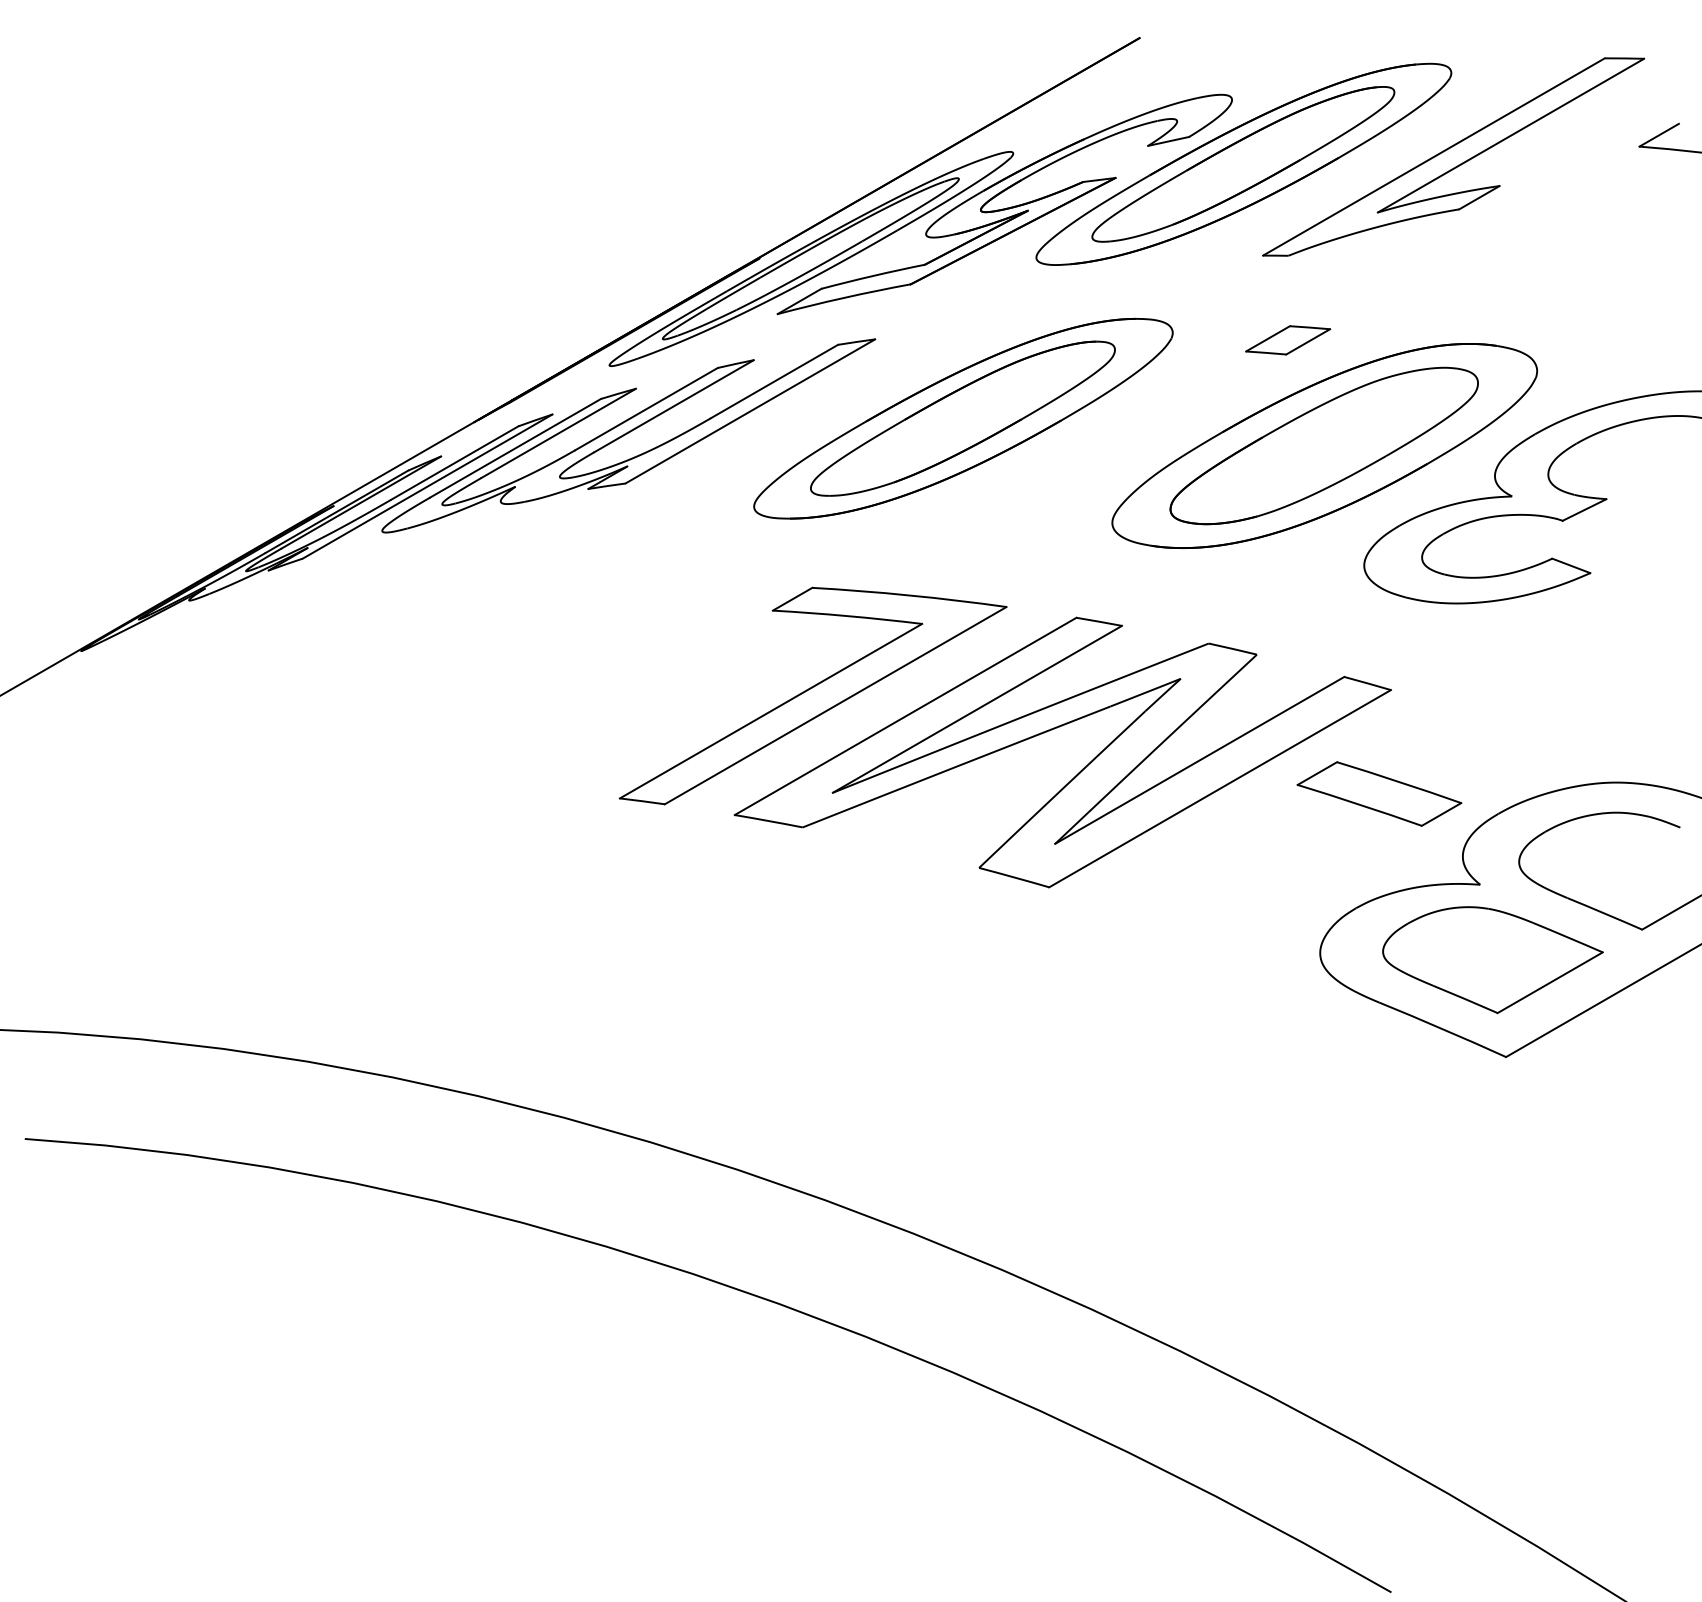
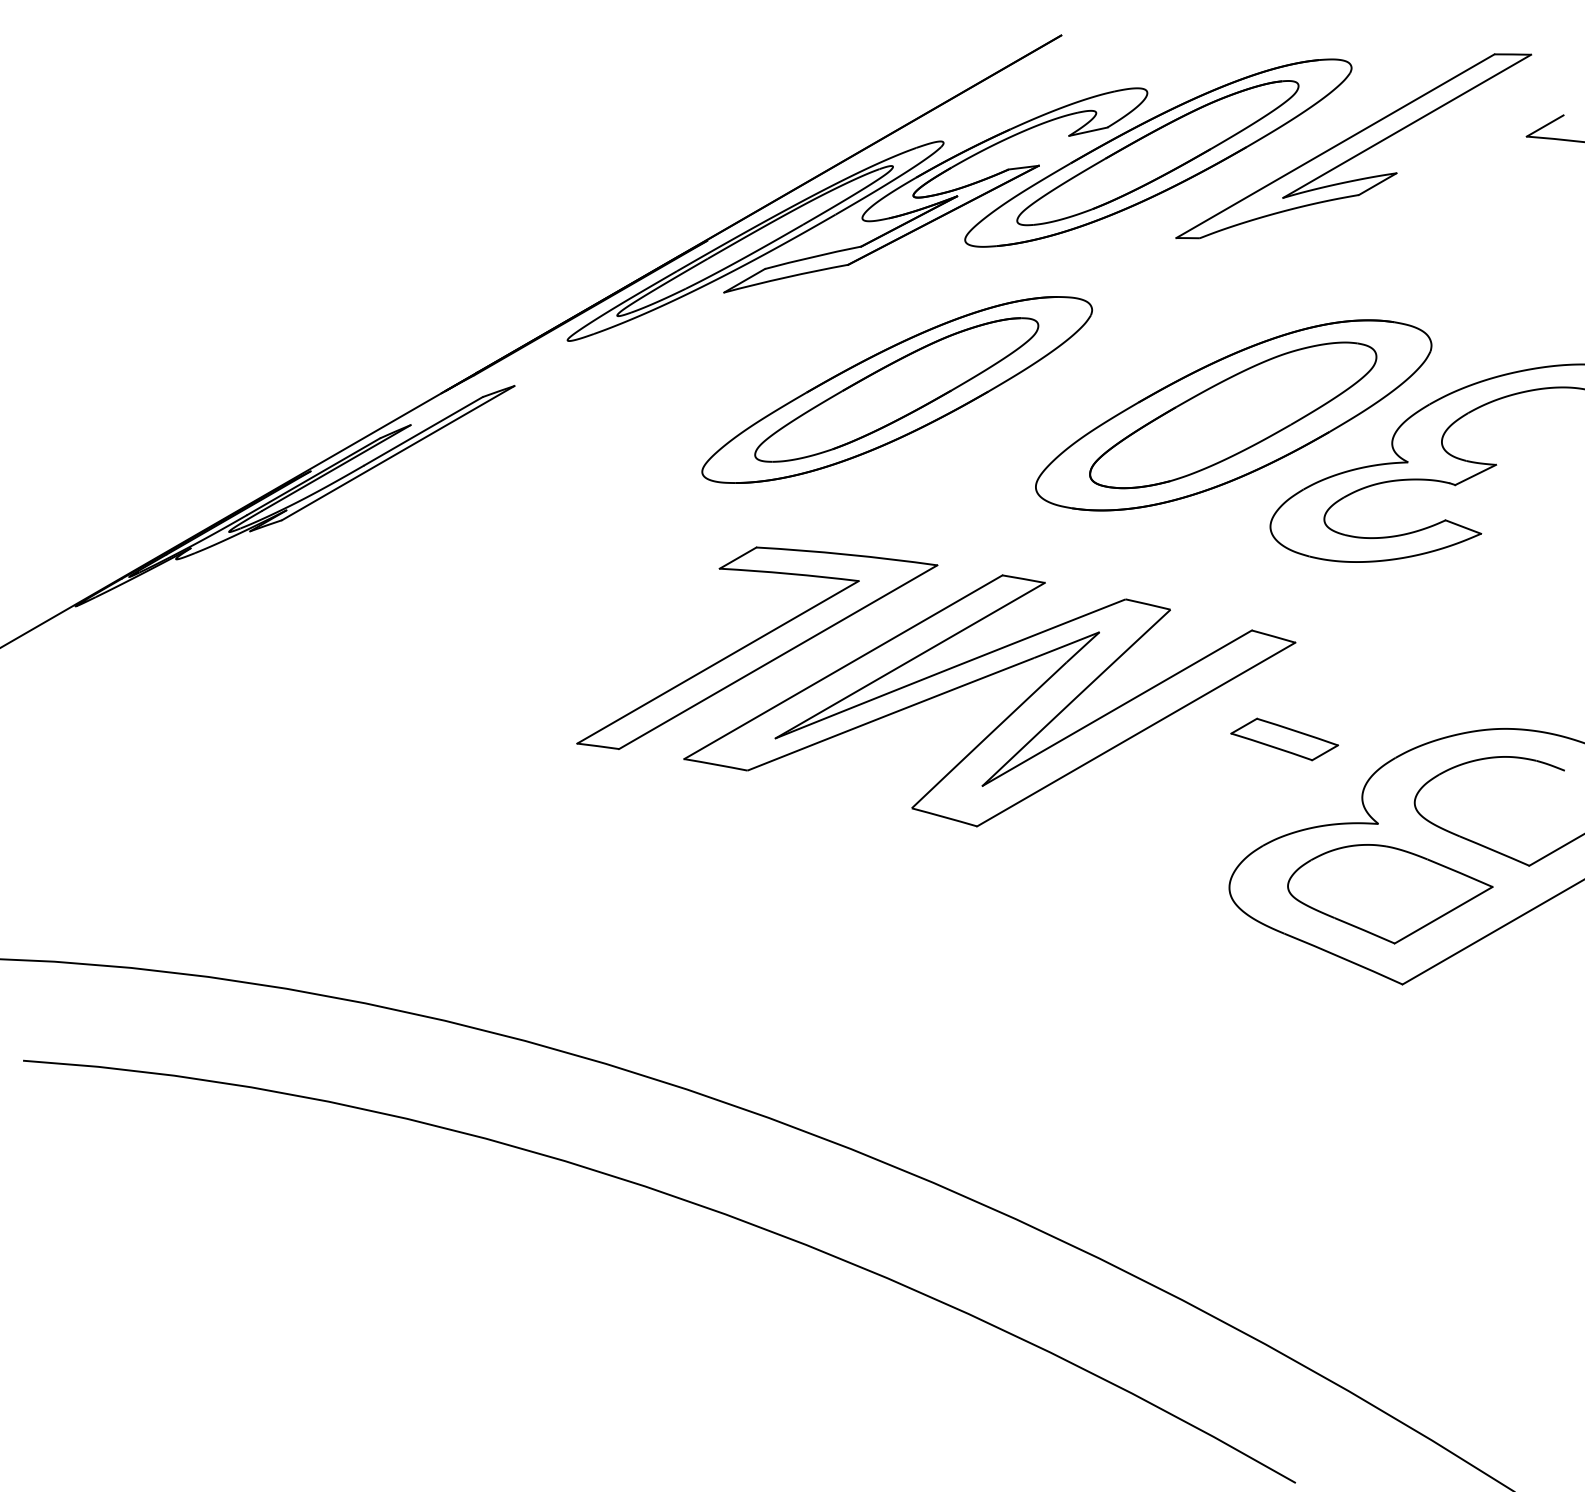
part: (1288, 340) -> (1199, 317), removed
part: (628, 435) -> (585, 405), removed
part: (1379, 793) -> (1284, 739), size x0.7

